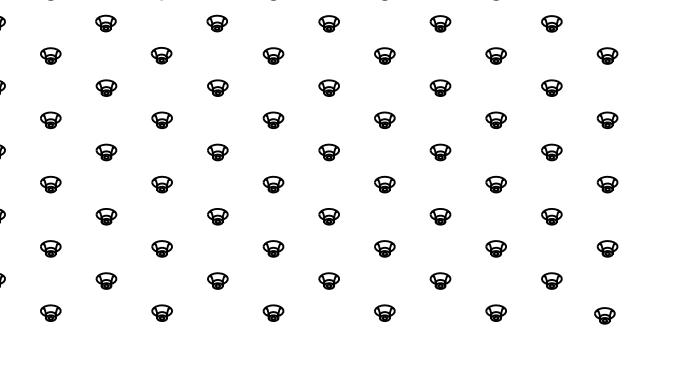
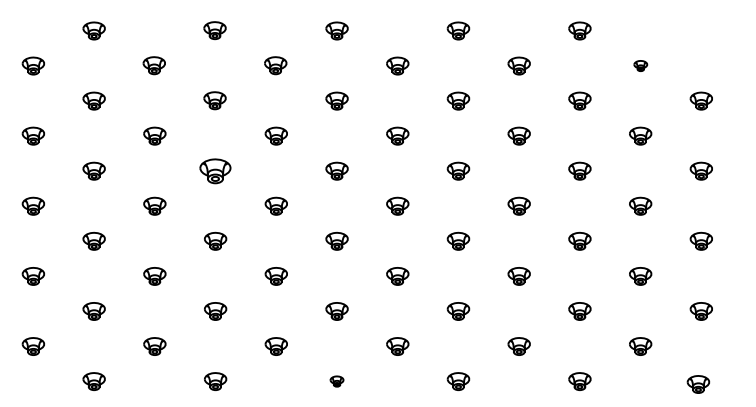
part: (551, 23) -> (640, 65), size x0.6
part: (162, 119) -> (215, 170), size x1.4
part: (272, 313) -> (336, 381), size x0.6

